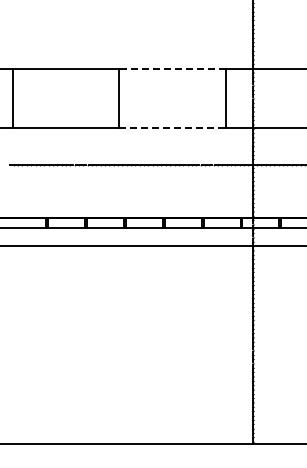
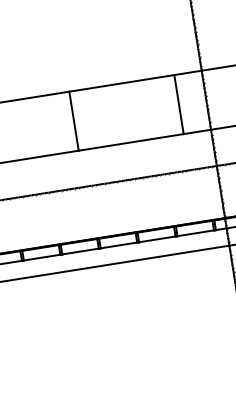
line: (172, 68) -> (121, 83), dashed -> solid
line: (173, 128) -> (132, 142), dashed -> solid

